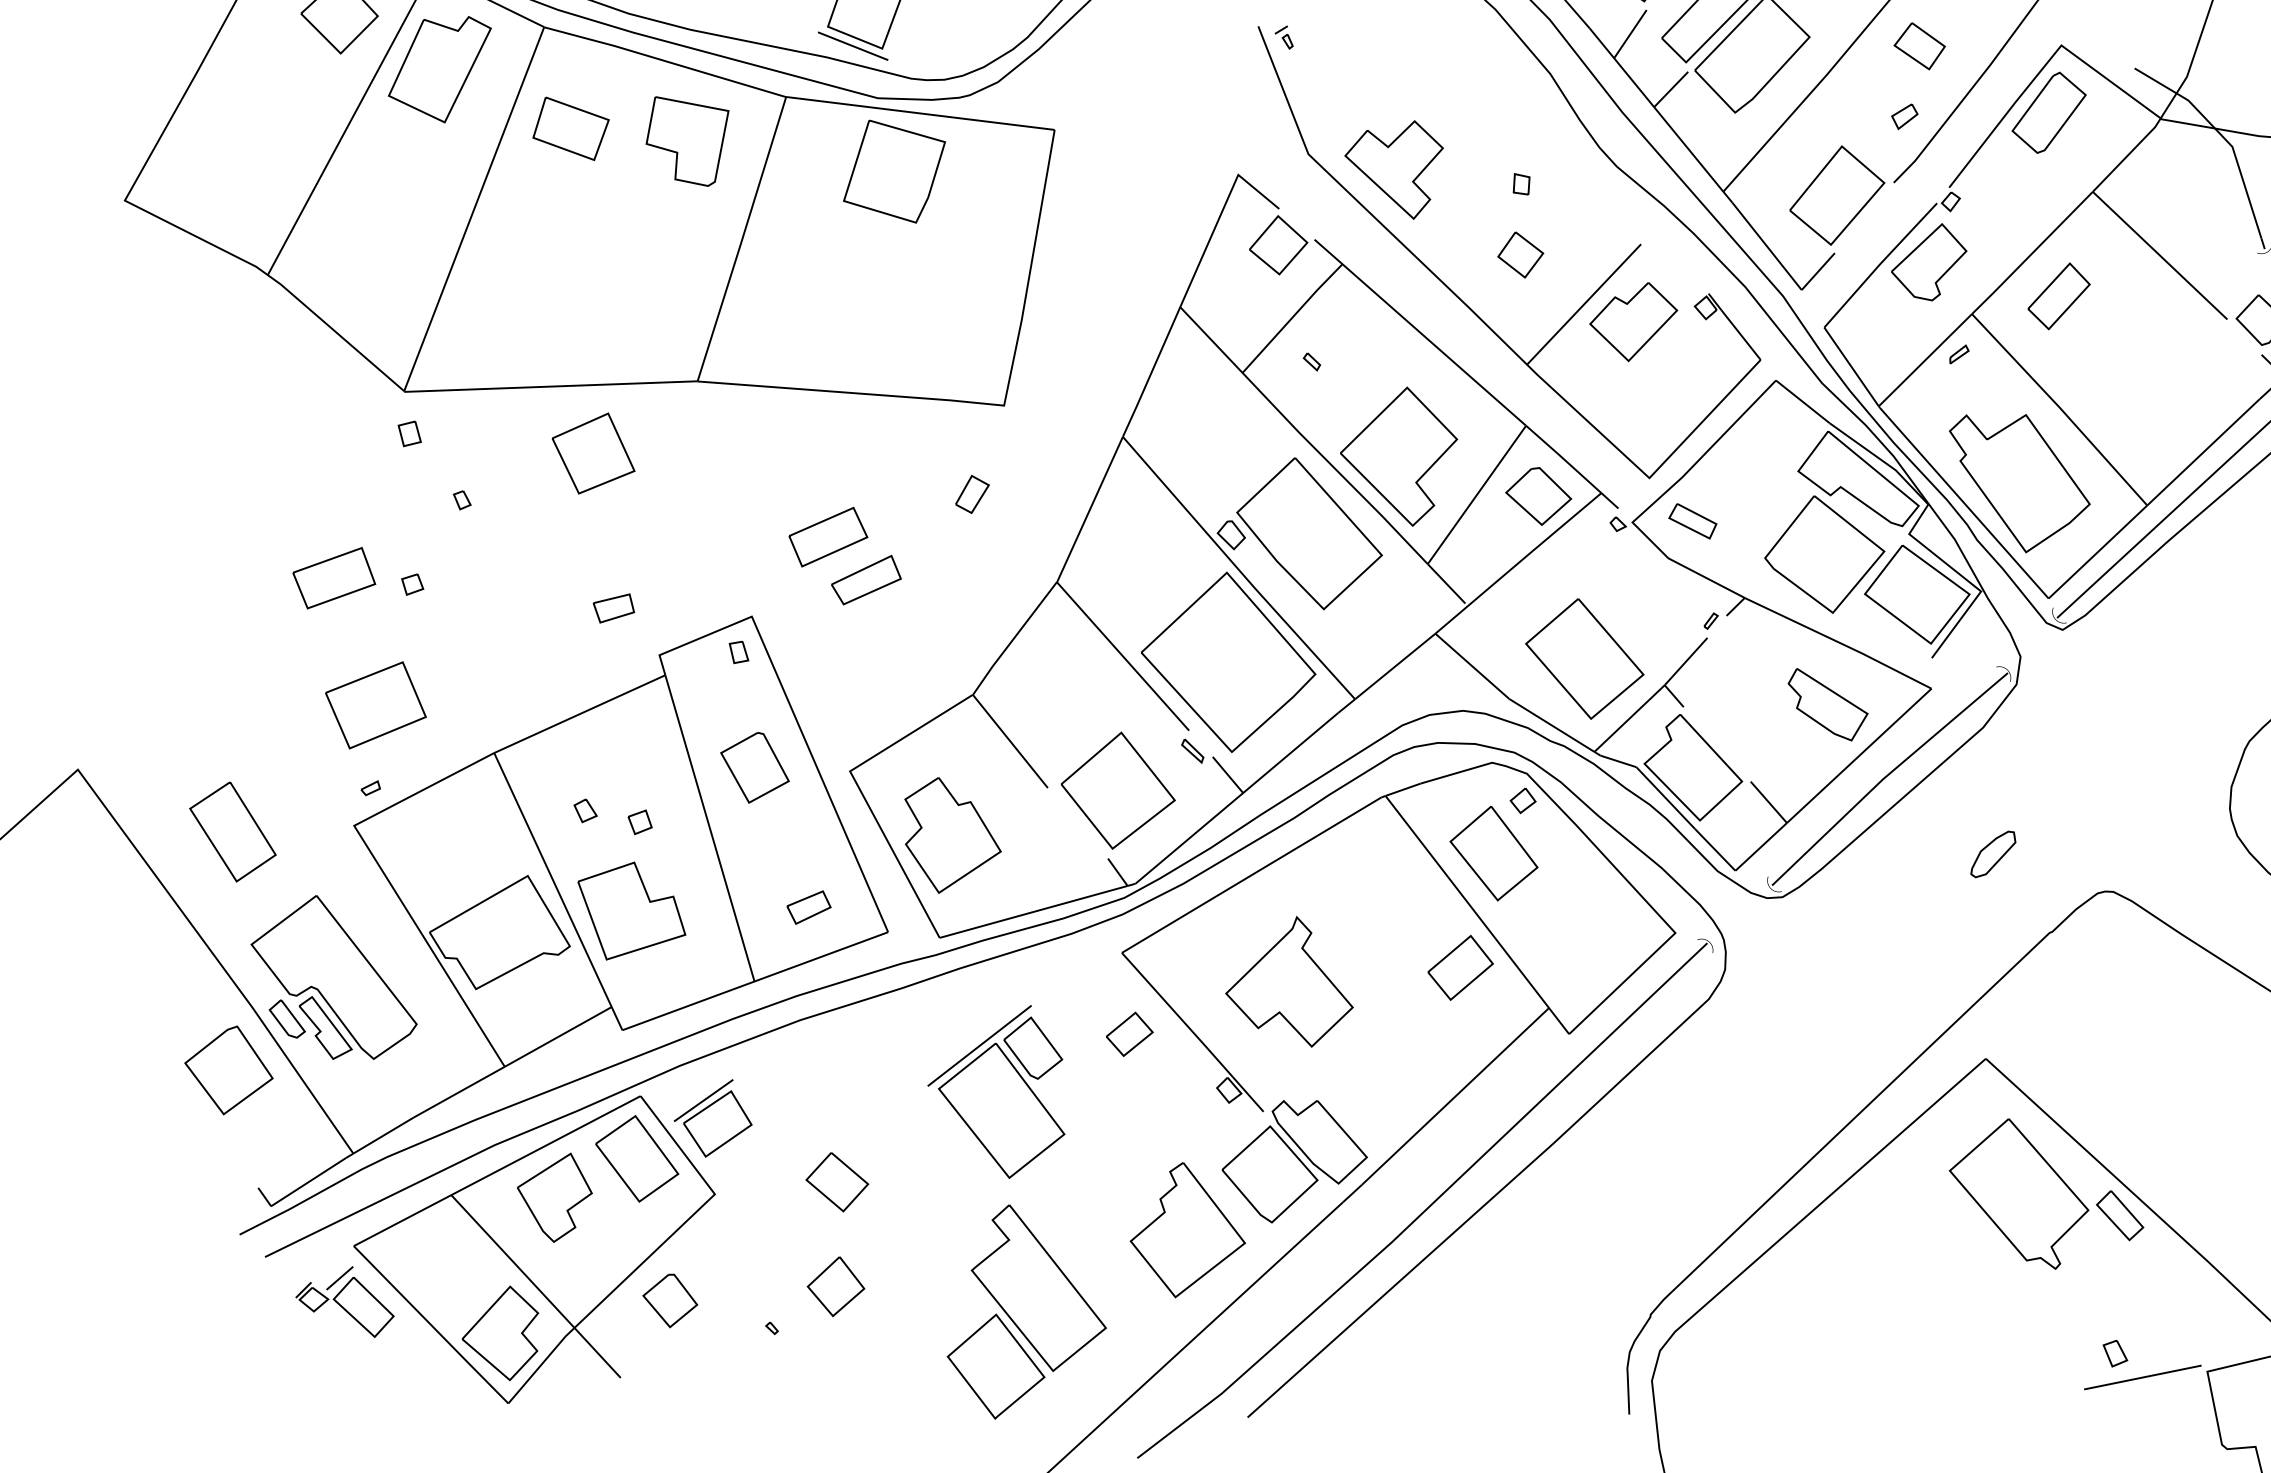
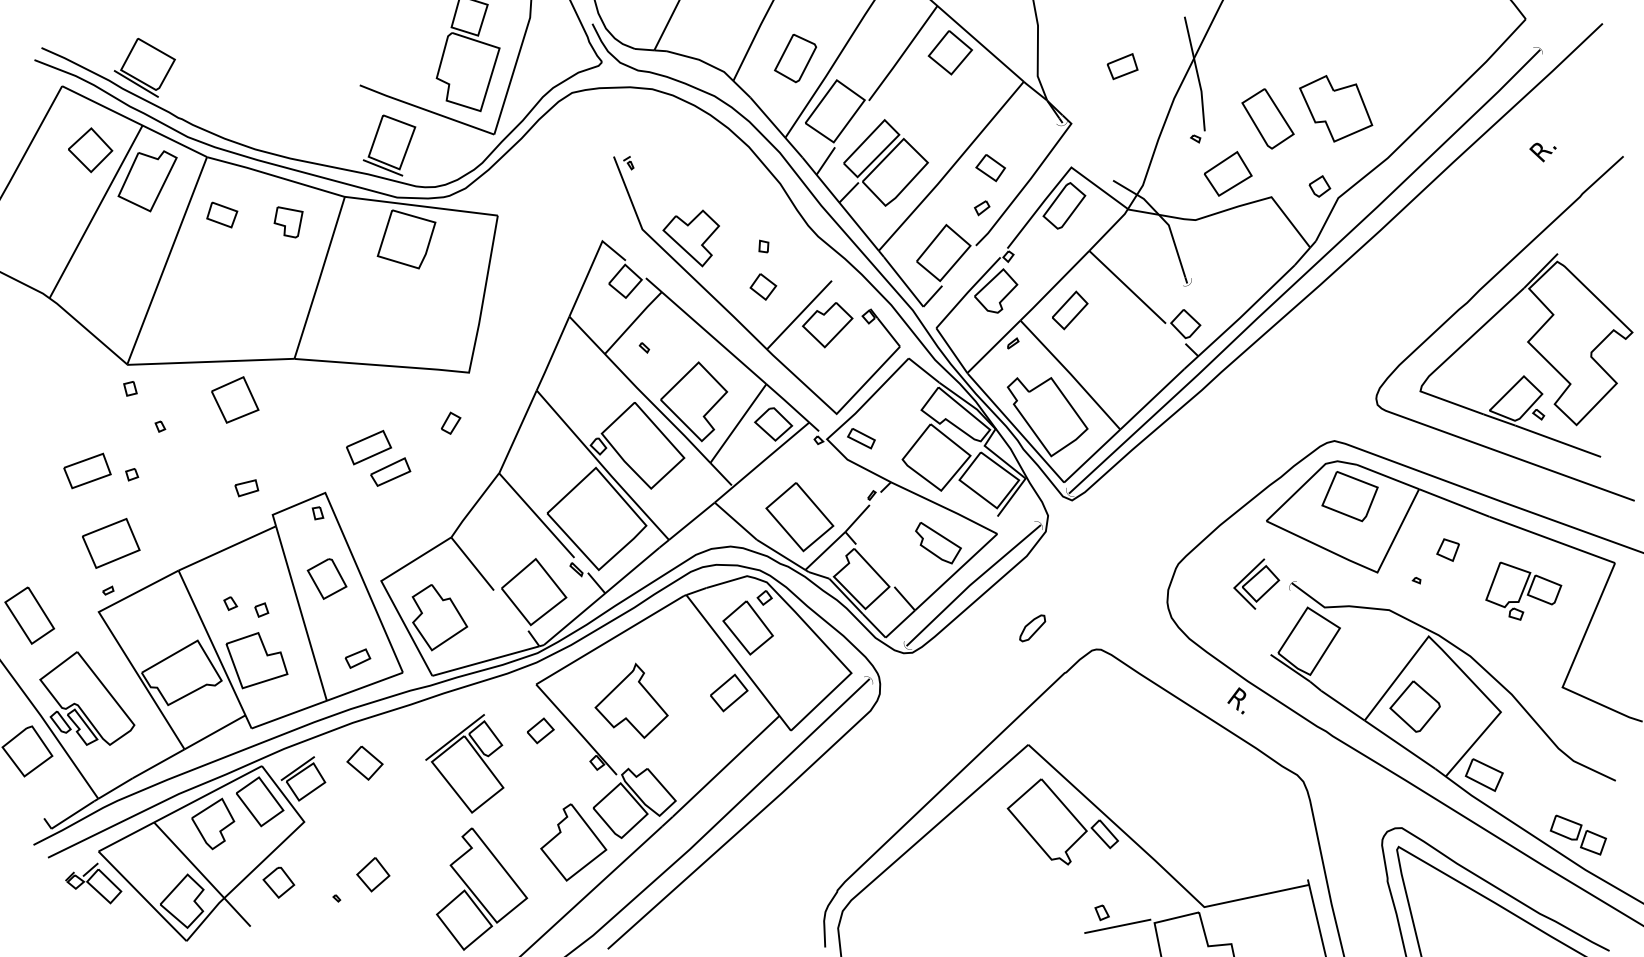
part: (569, 127) -> (221, 214), size x0.7
part: (687, 141) -> (288, 222), size x0.6
part: (836, 1181) -> (364, 762), moved

